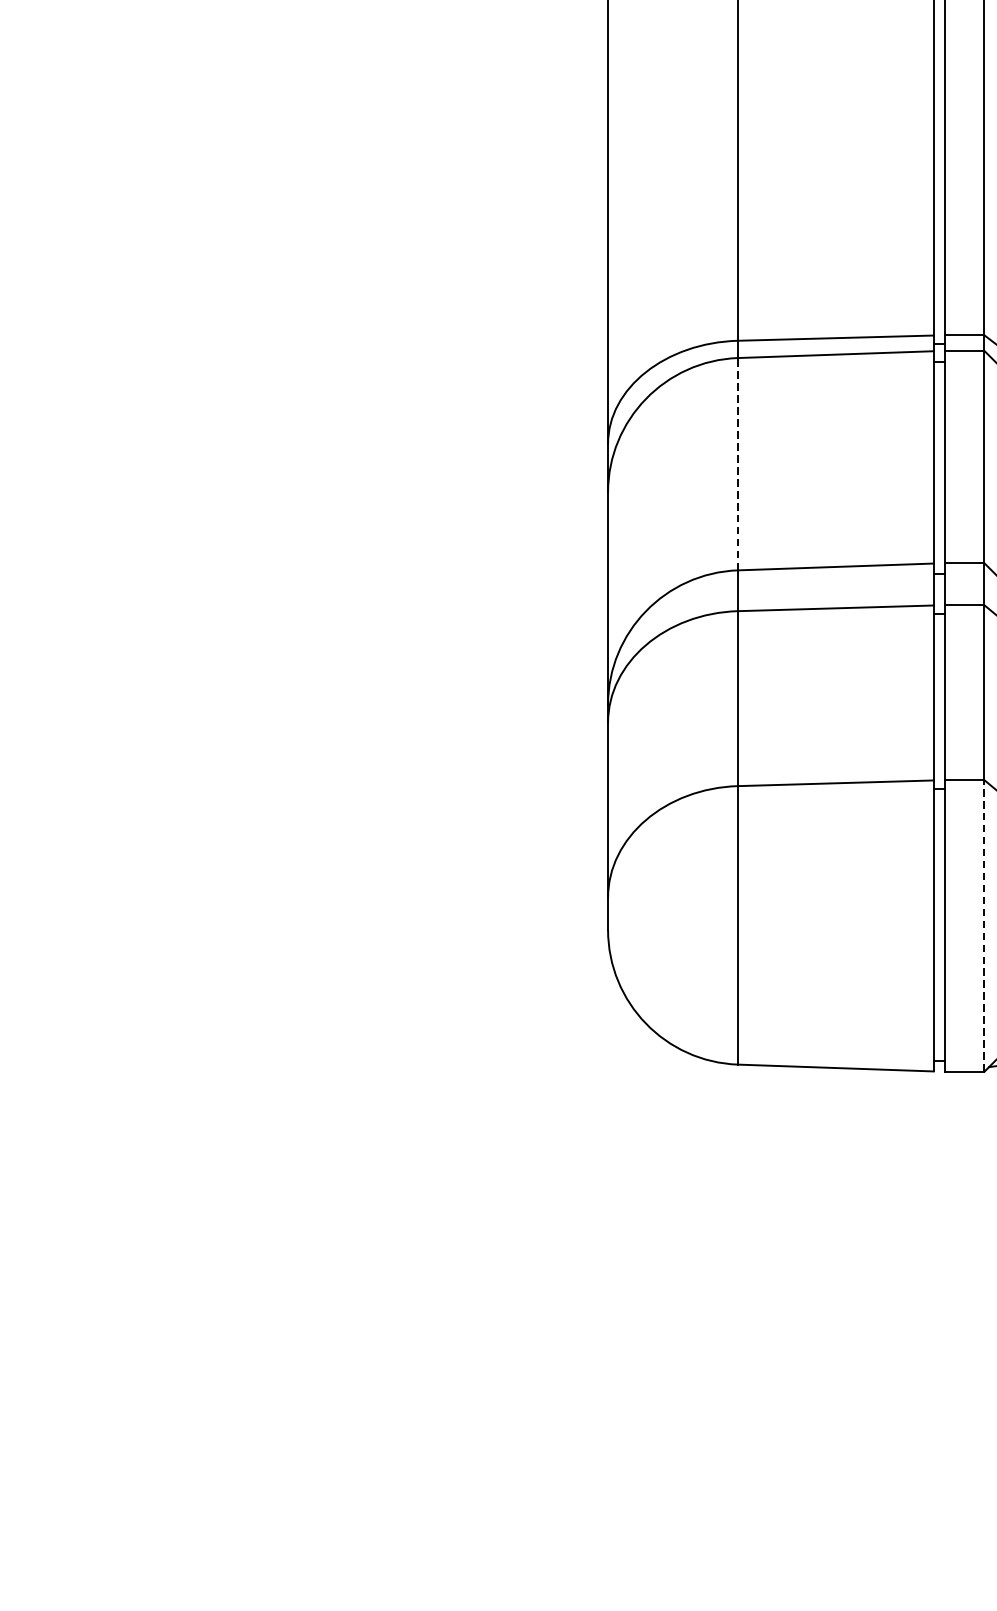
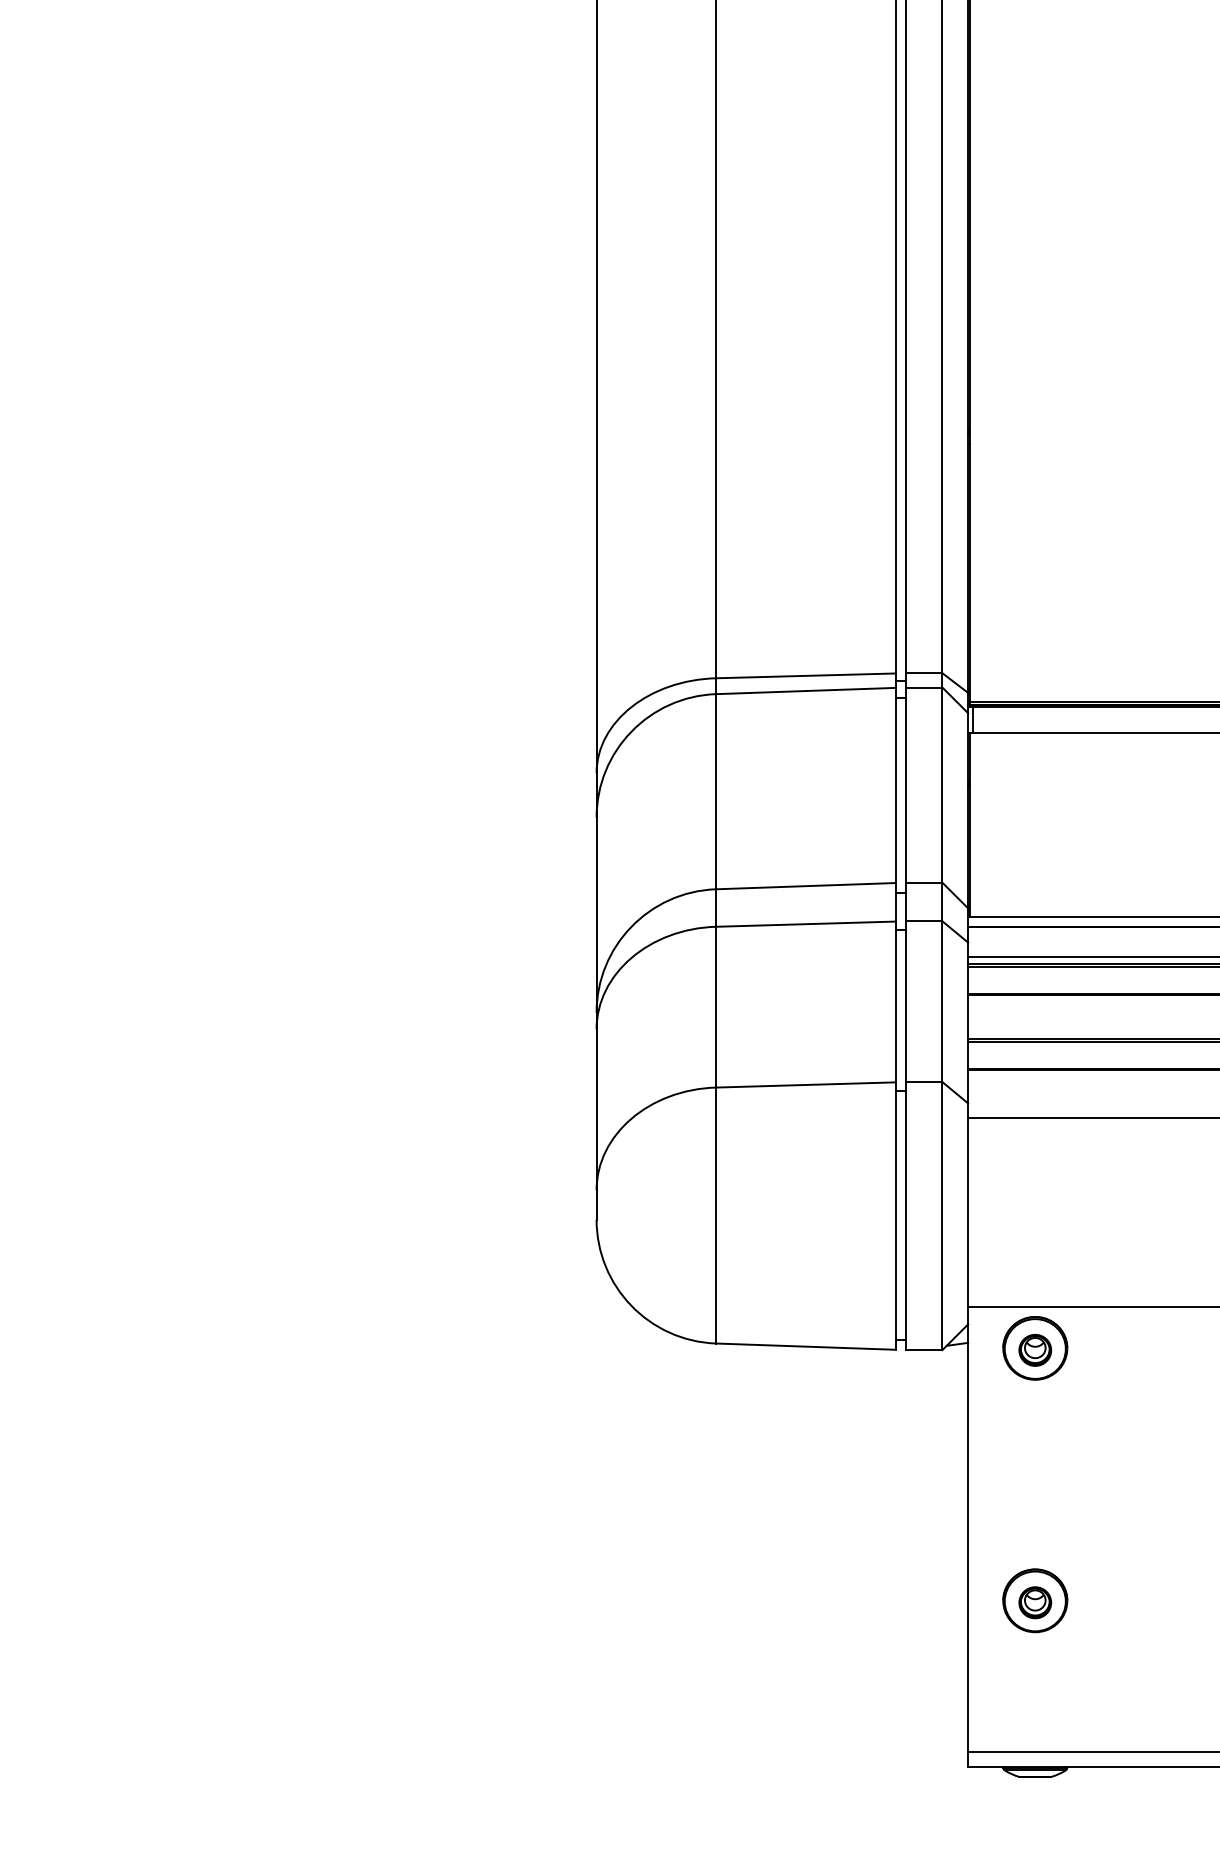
line: (738, 463) -> (716, 791), dashed -> solid
line: (984, 925) -> (942, 1215), dashed -> solid

